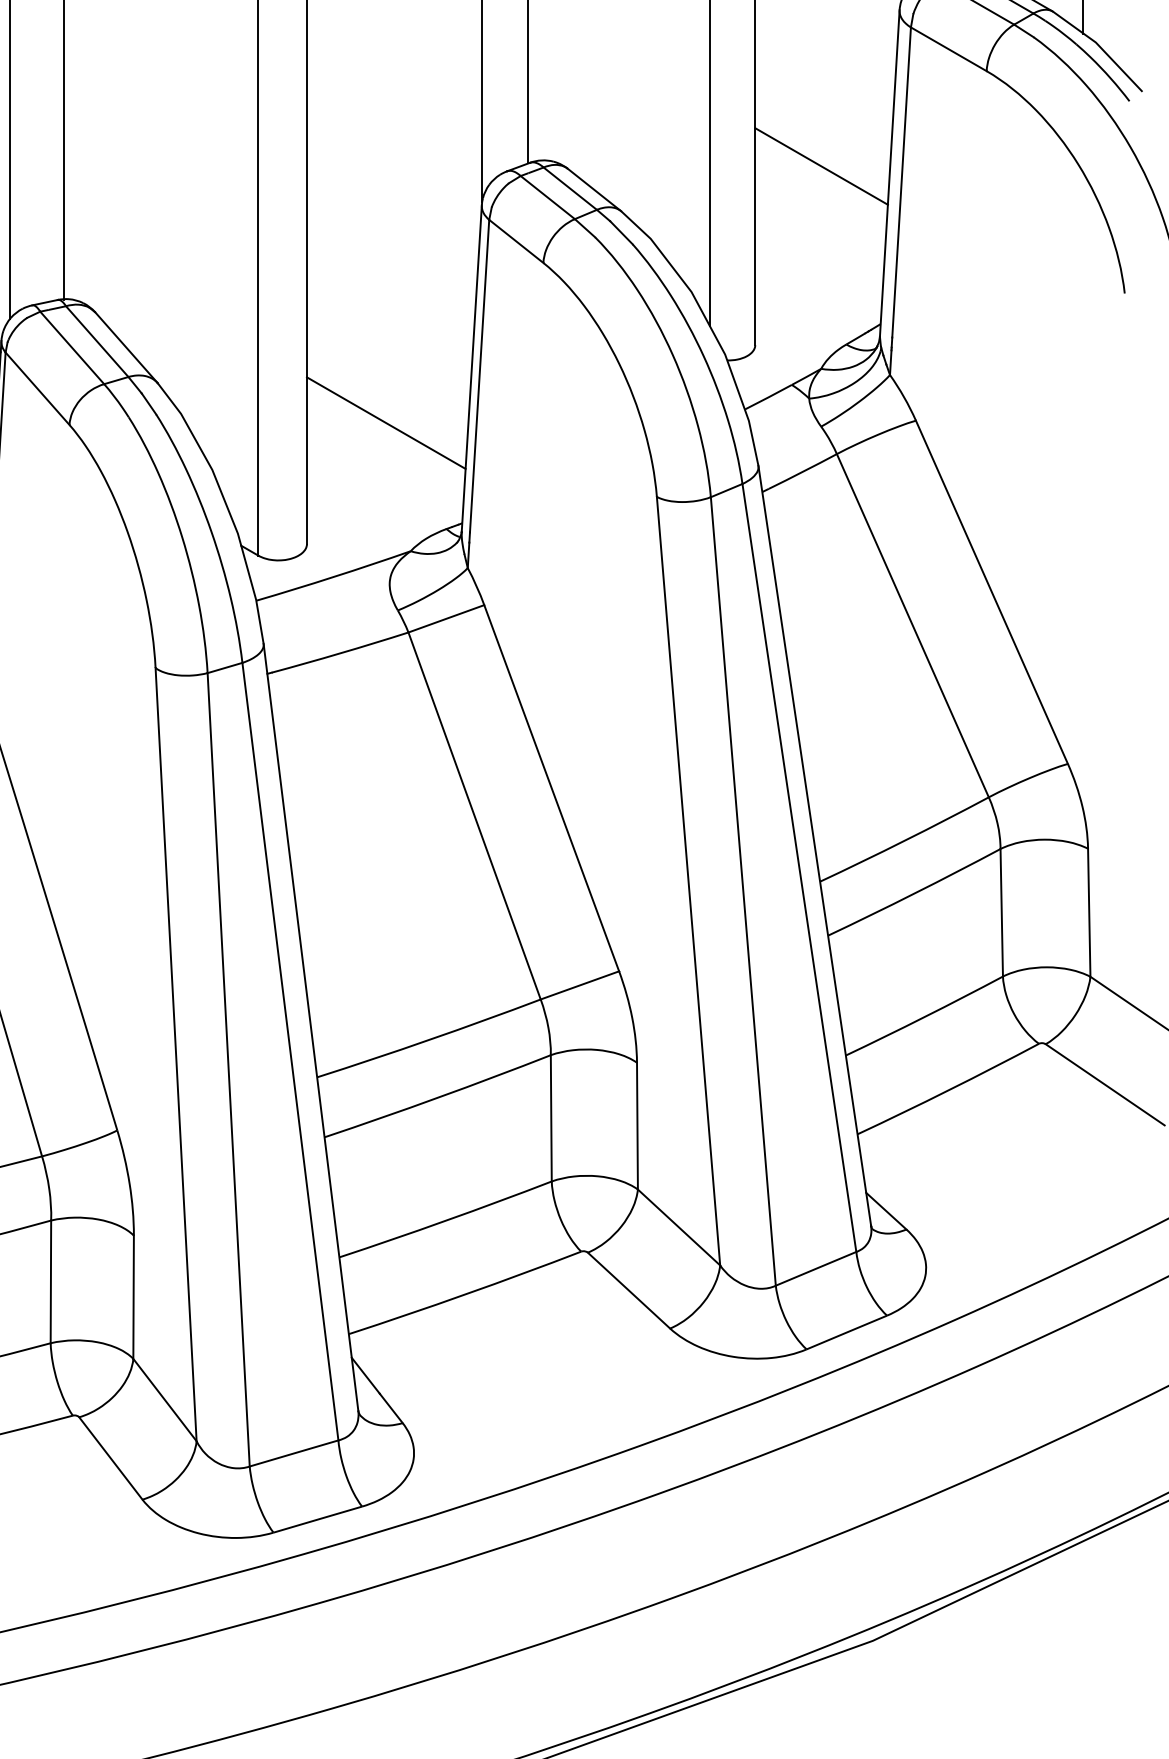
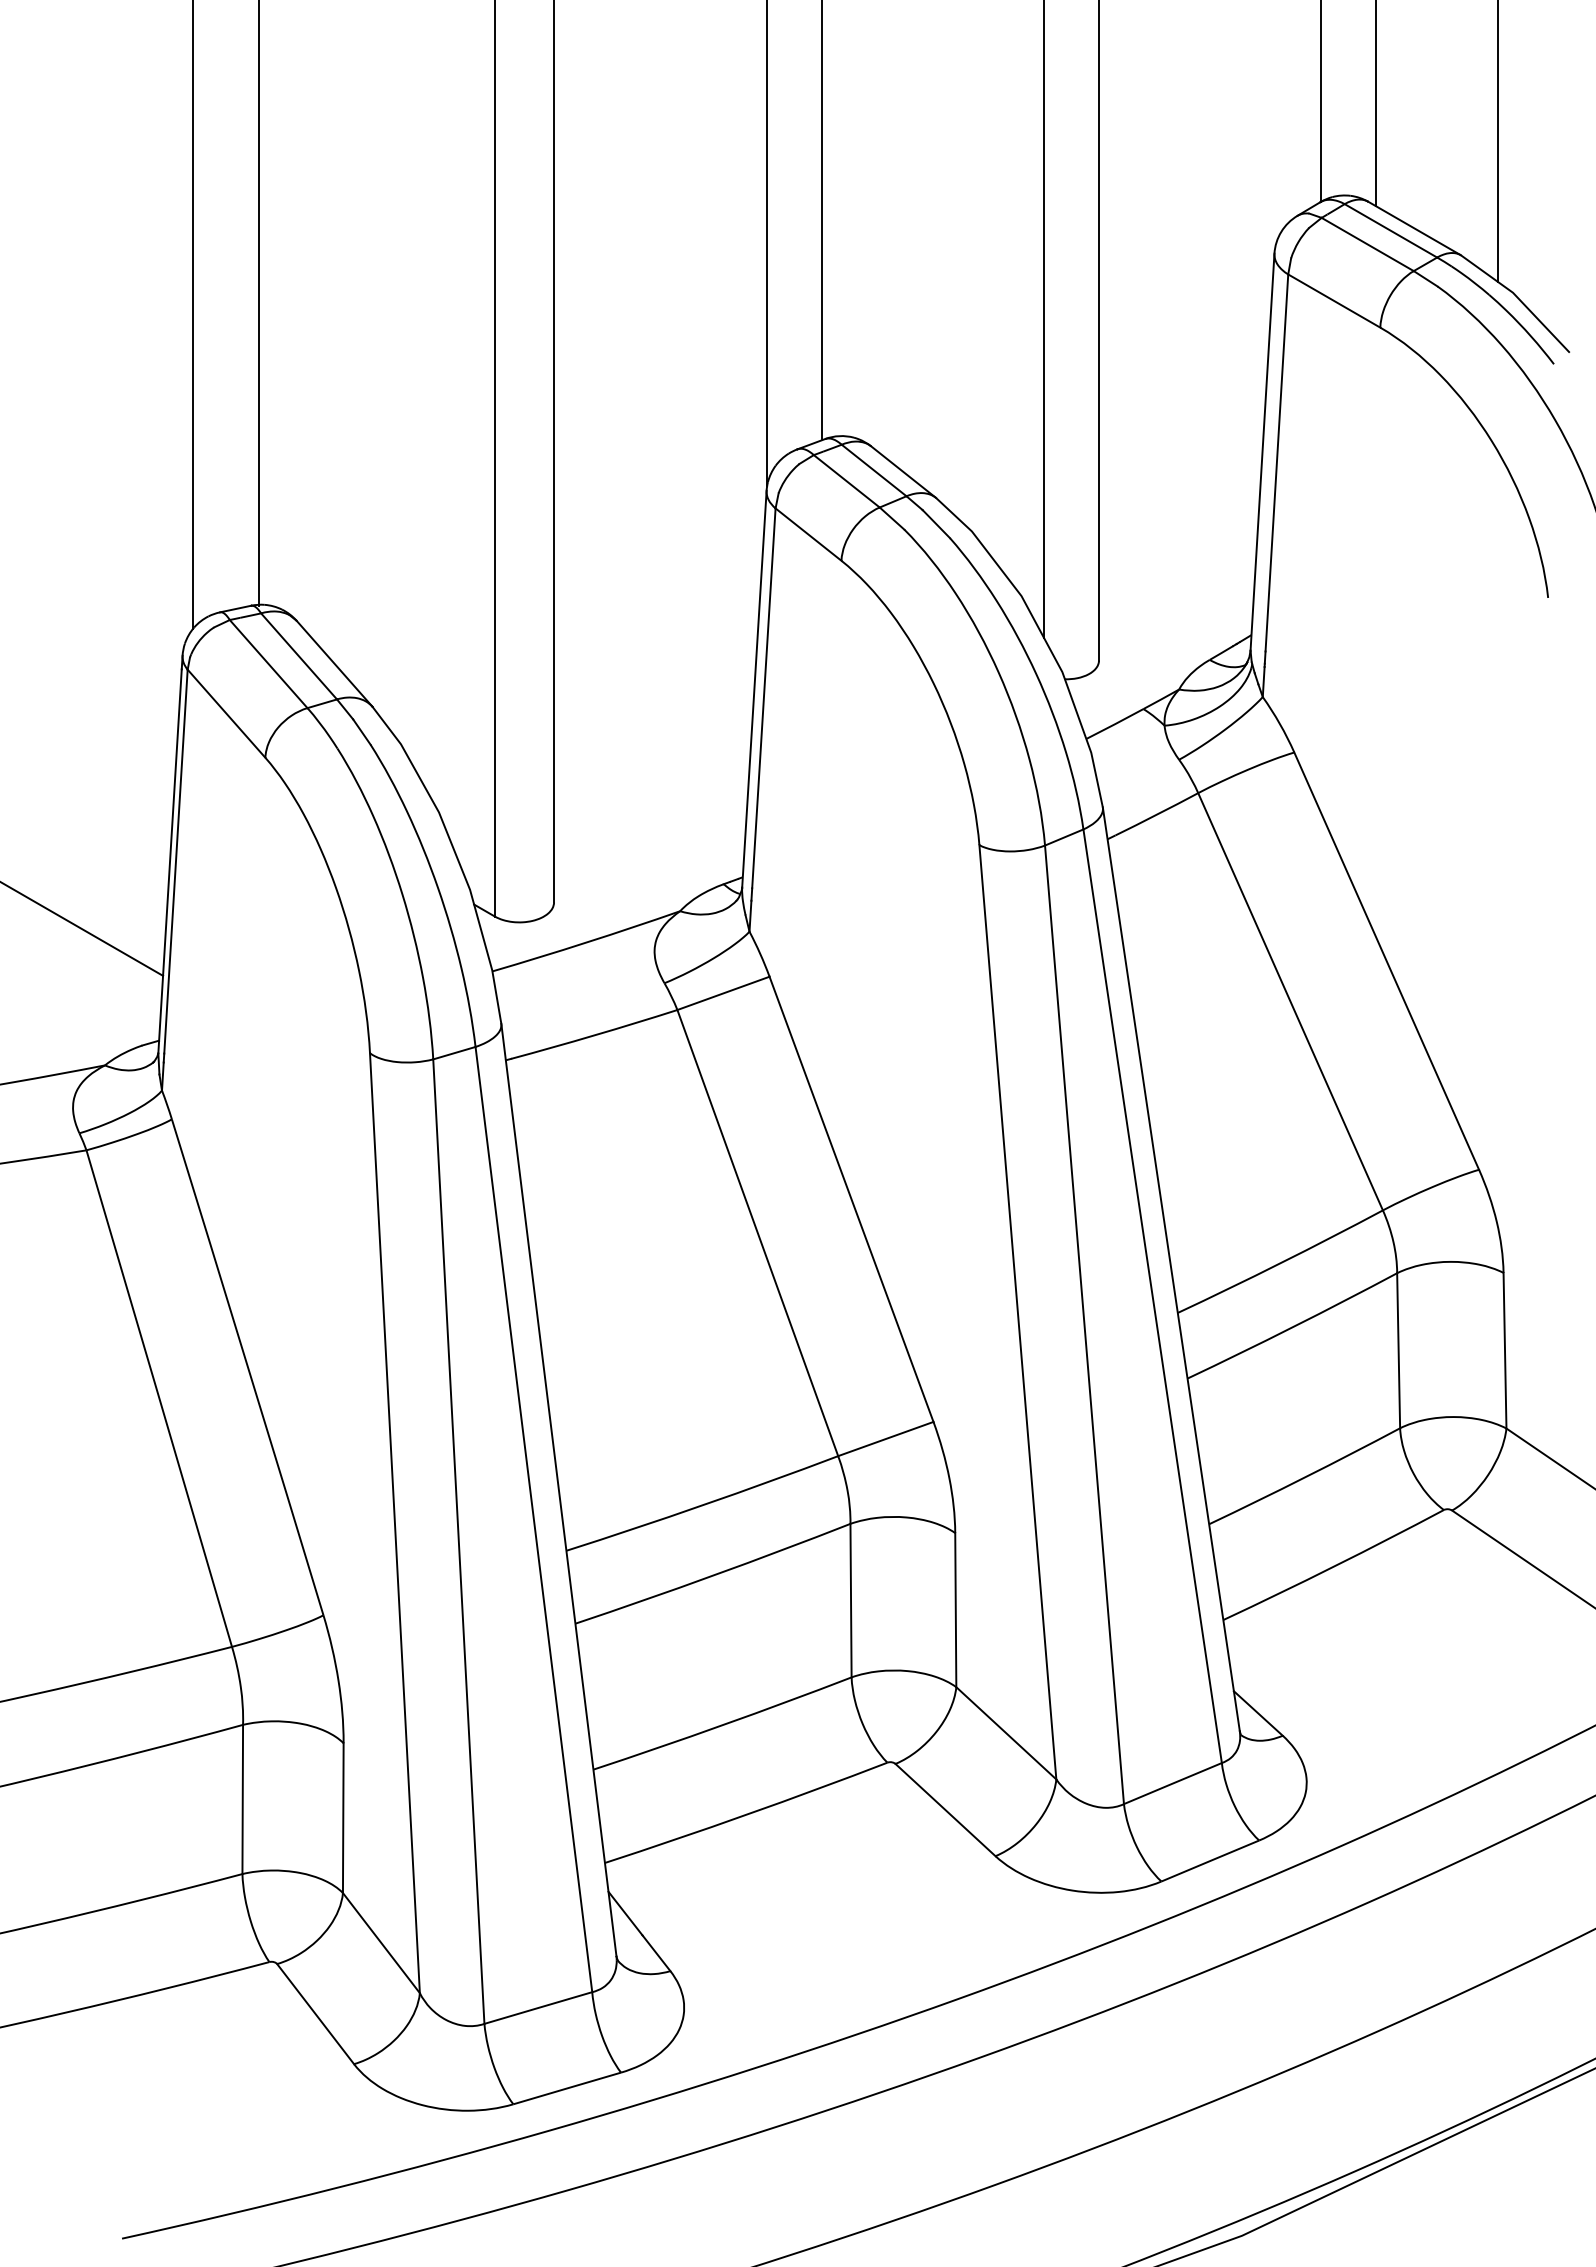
line: (821, 166) -> (1179, 443), removed
line: (386, 423) -> (650, 755), removed

